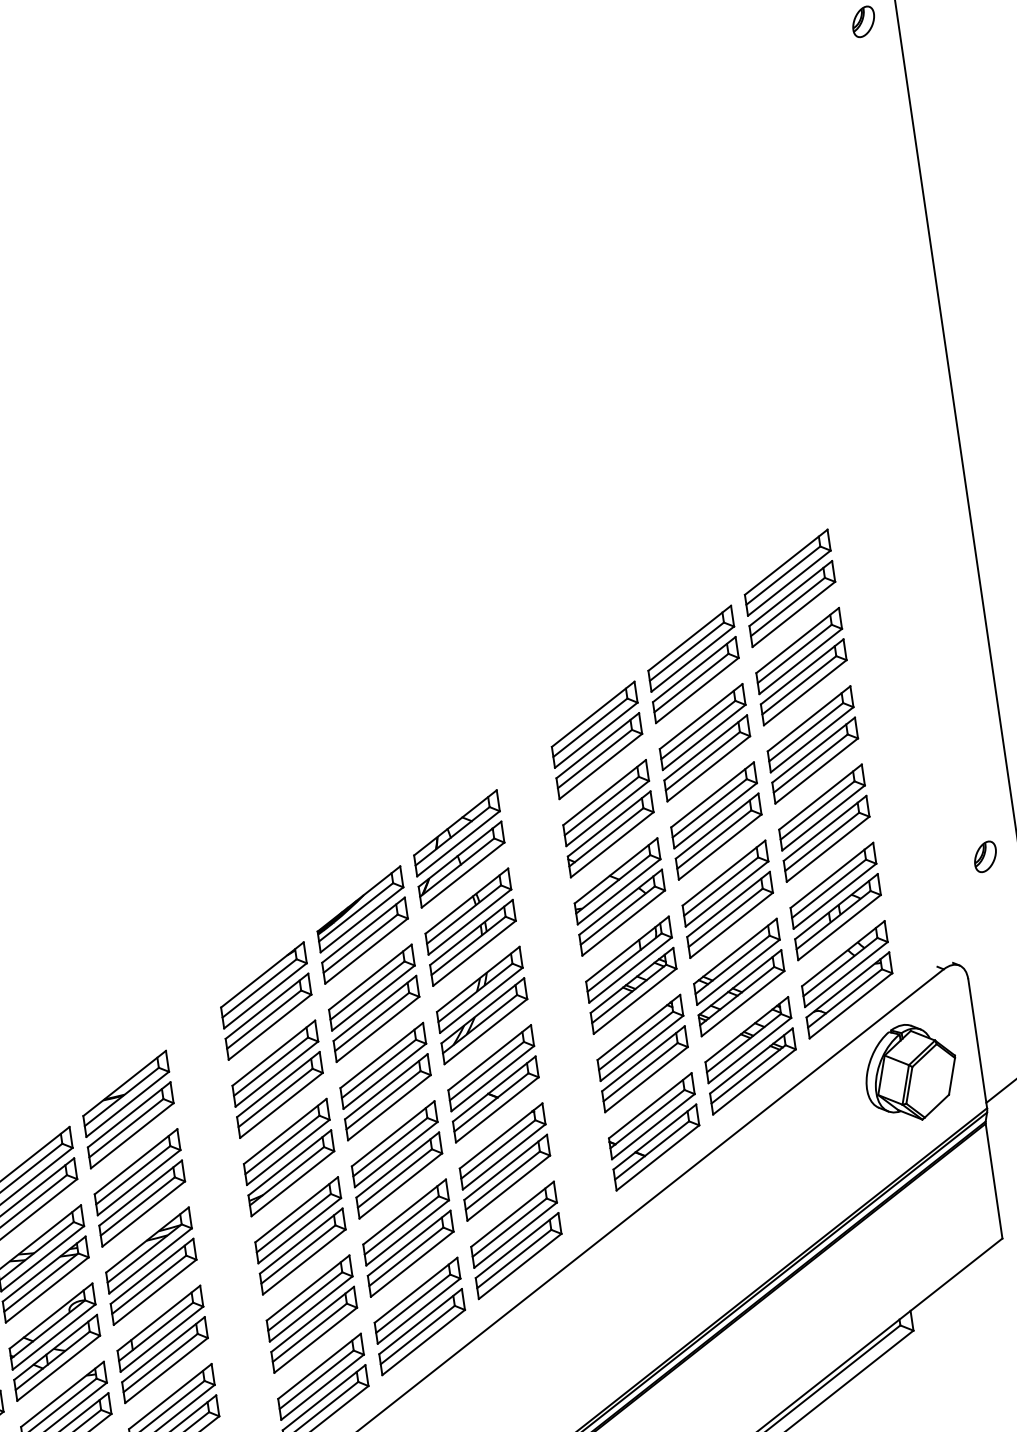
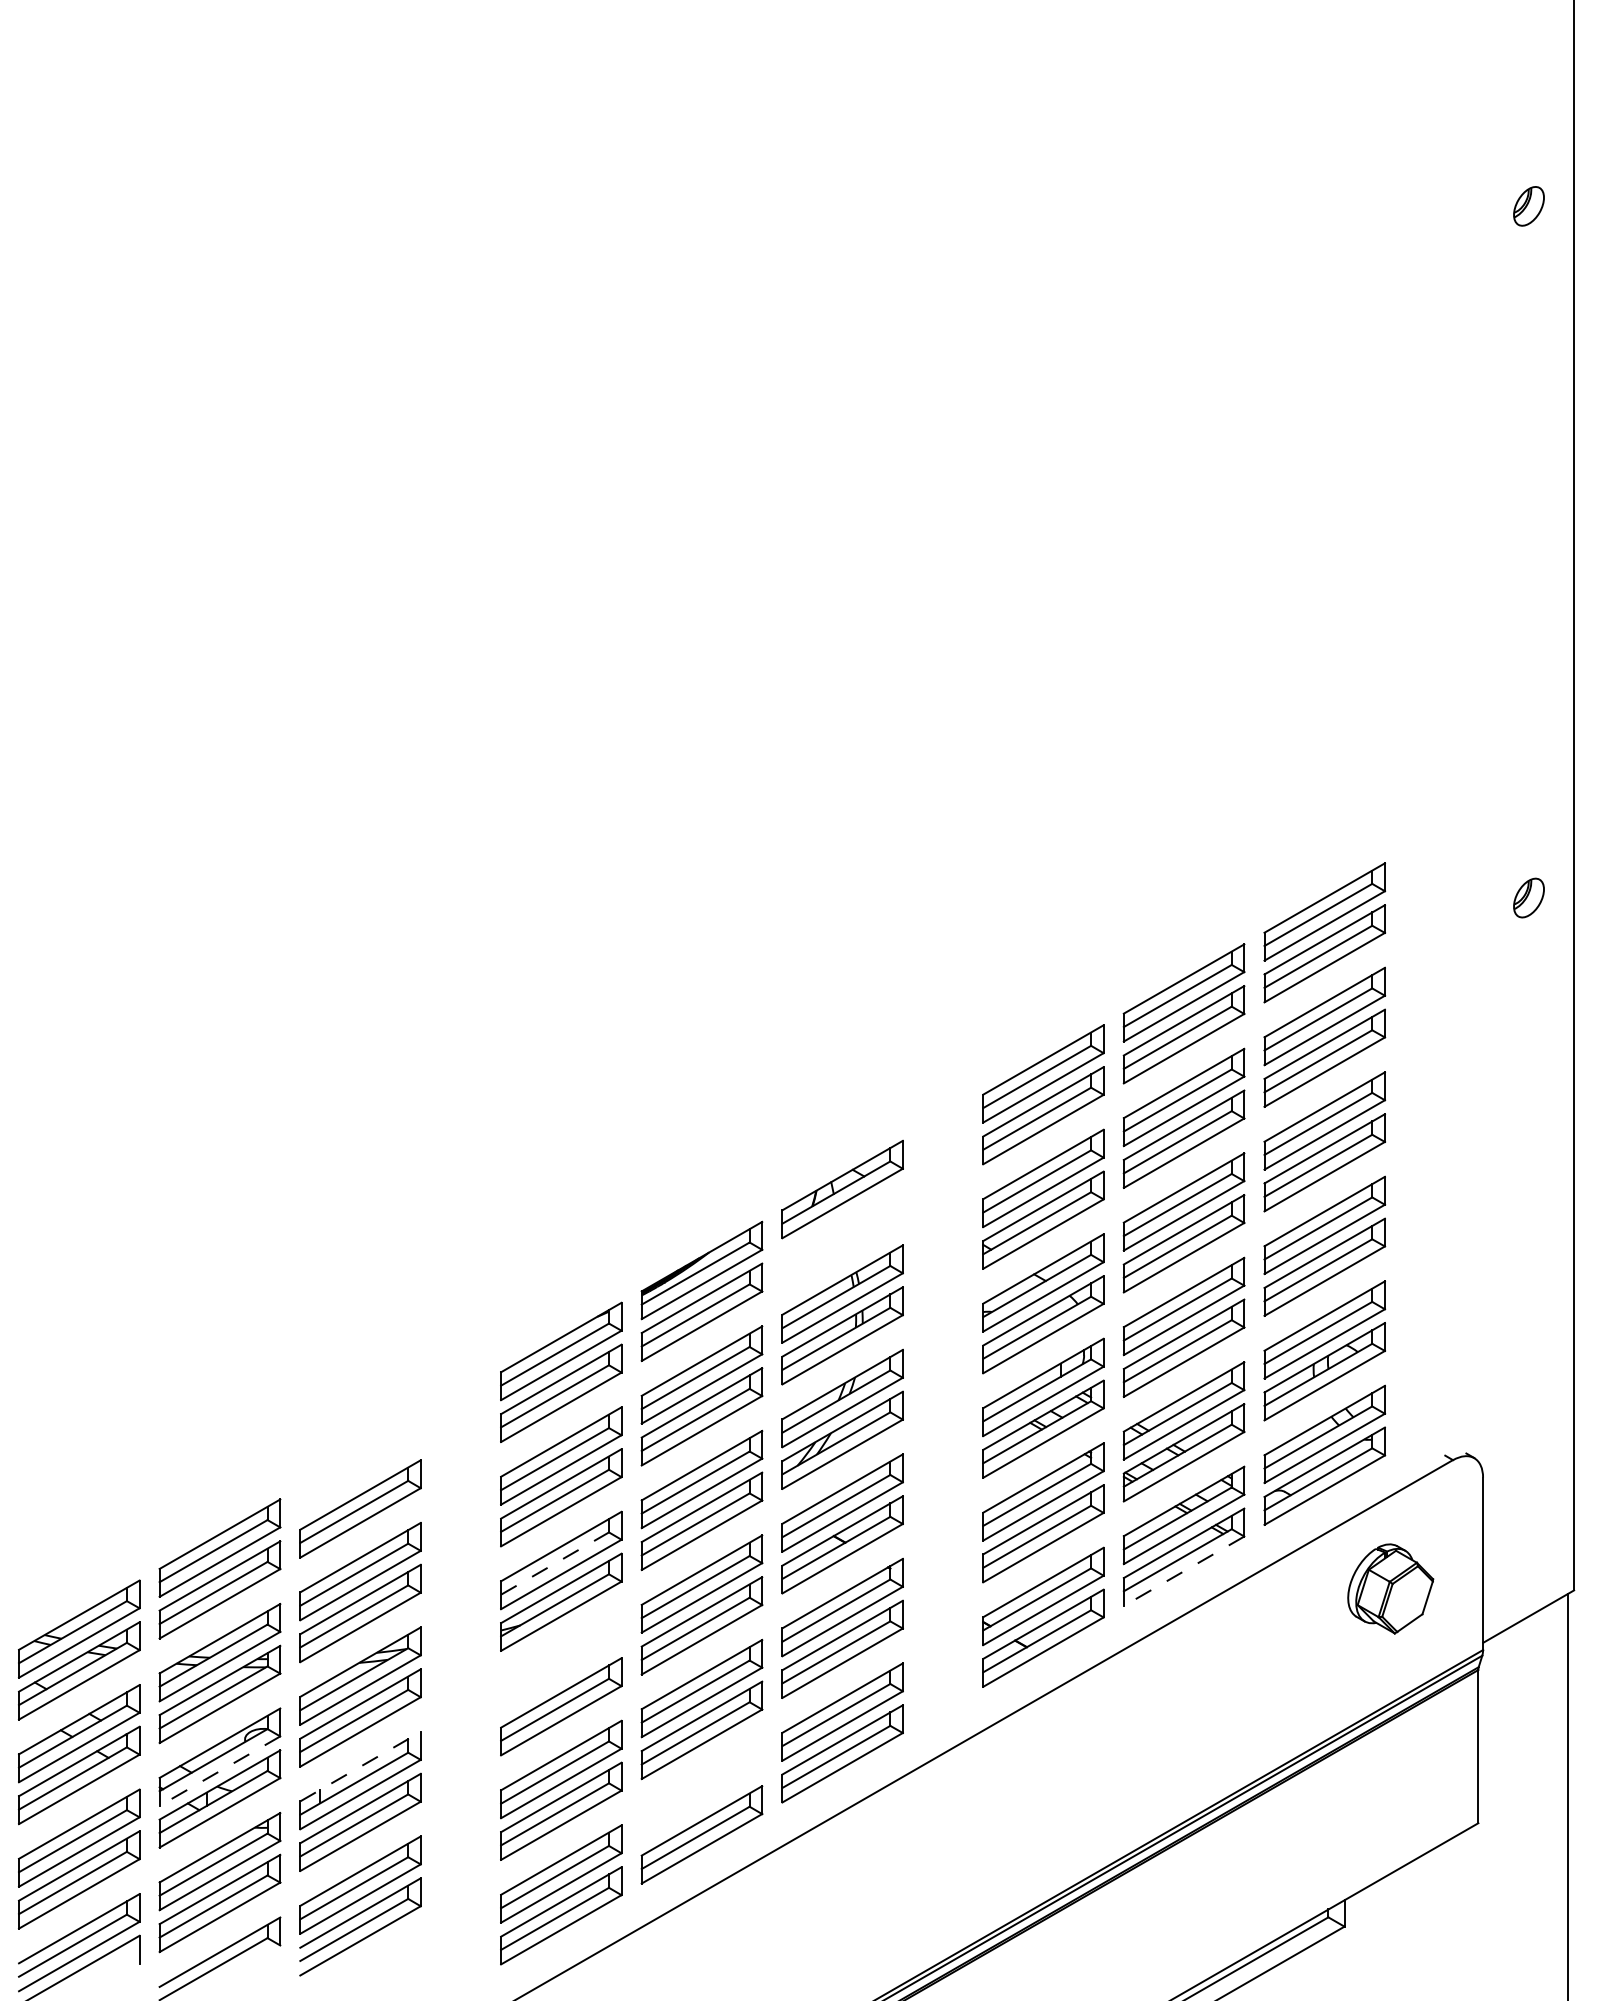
part: (985, 856) -> (1528, 897), moved
part: (461, 864) -> (842, 1230), removed
part: (910, 1072) -> (1390, 1588), size x0.7
line: (754, 1082) -> (1184, 1571), solid -> dashed
part: (126, 1093) -> (360, 1466), removed
line: (282, 1144) -> (555, 1563), solid -> dashed
part: (298, 1219) -> (561, 1664), removed
part: (417, 1300) -> (701, 1792), removed
line: (158, 1318) -> (360, 1766), solid -> dashed
line: (53, 1337) -> (219, 1771), solid -> dashed

